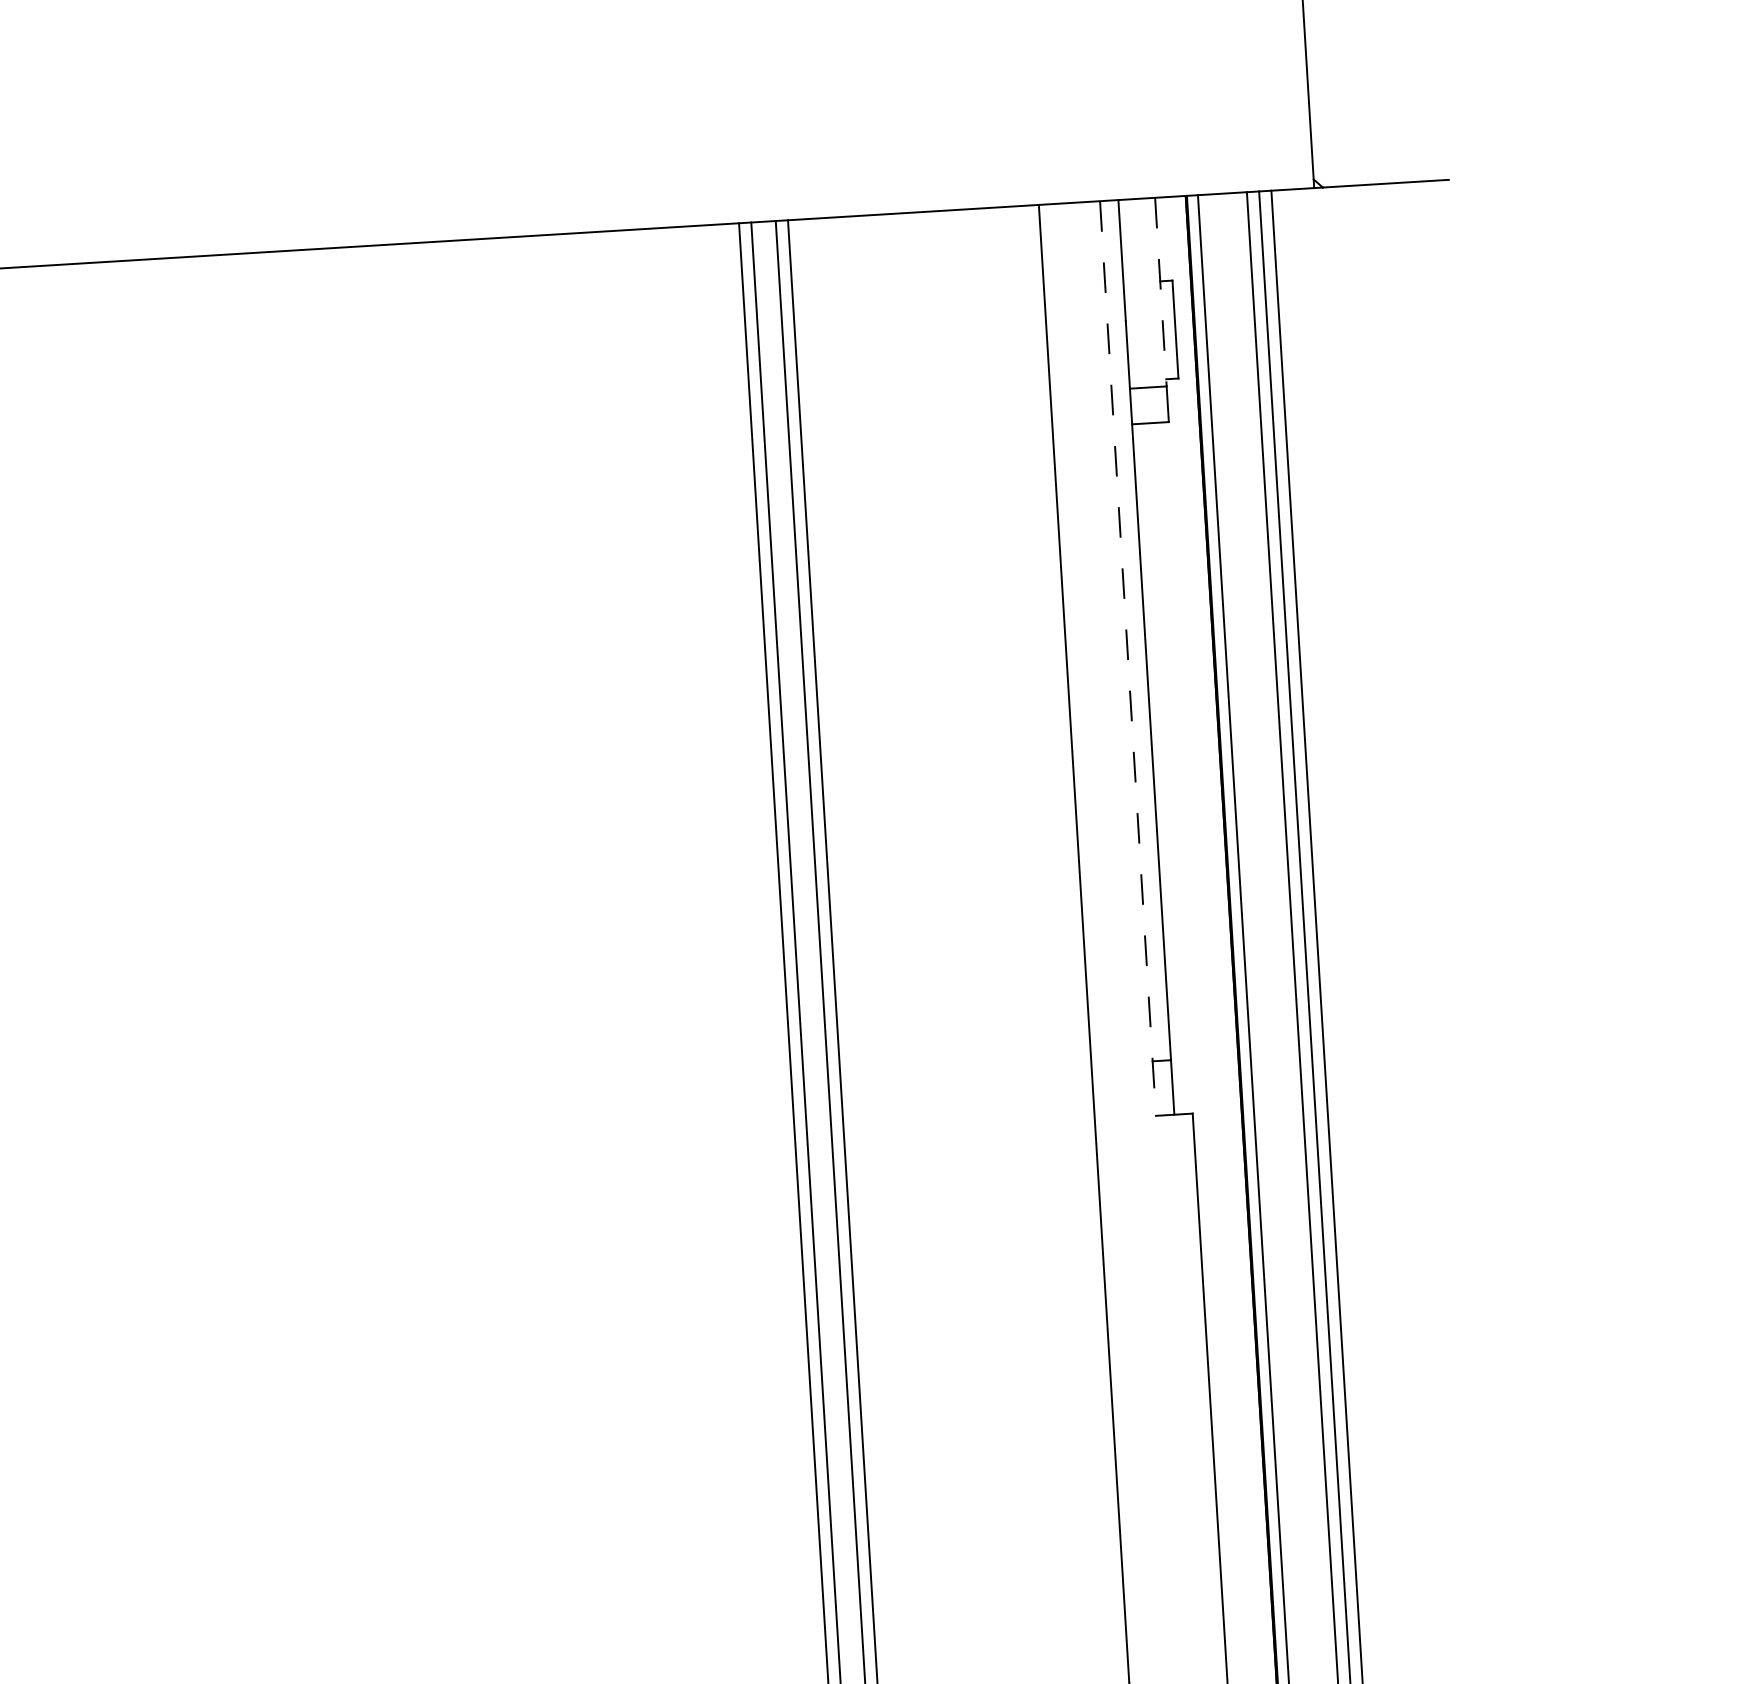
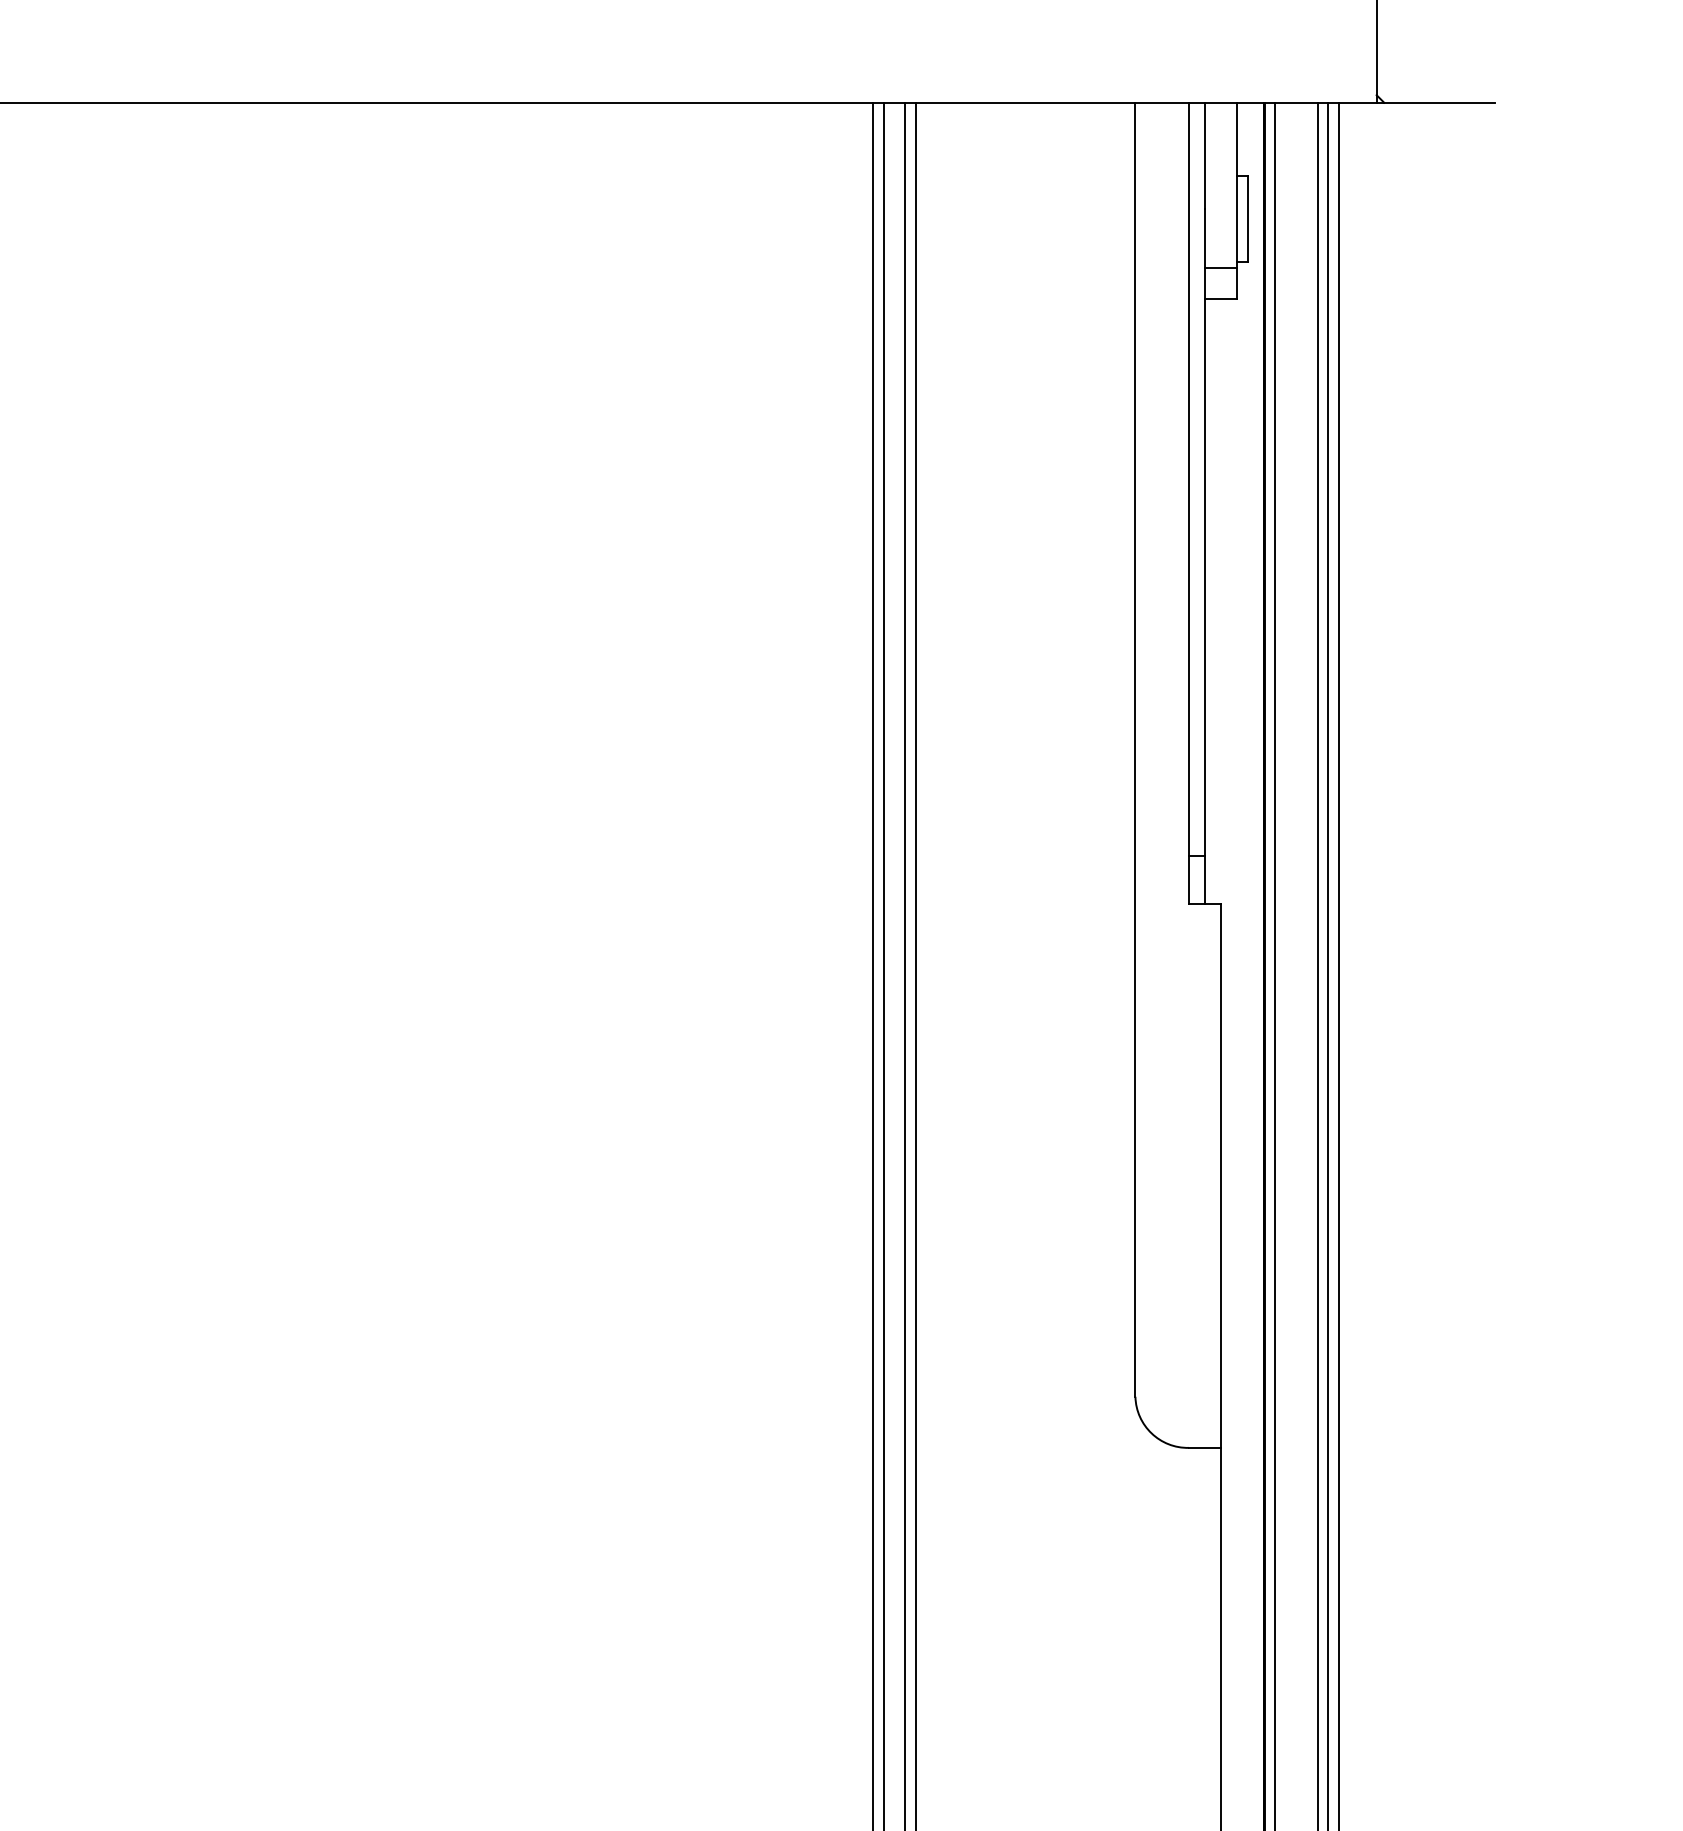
line: (1161, 292) -> (1237, 185), dashed -> solid
line: (1128, 658) -> (1189, 503), dashed -> solid

